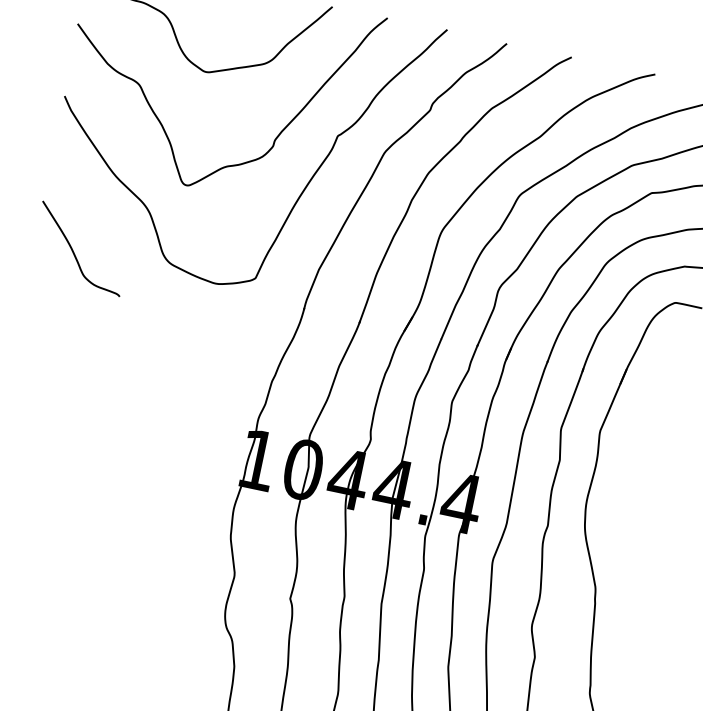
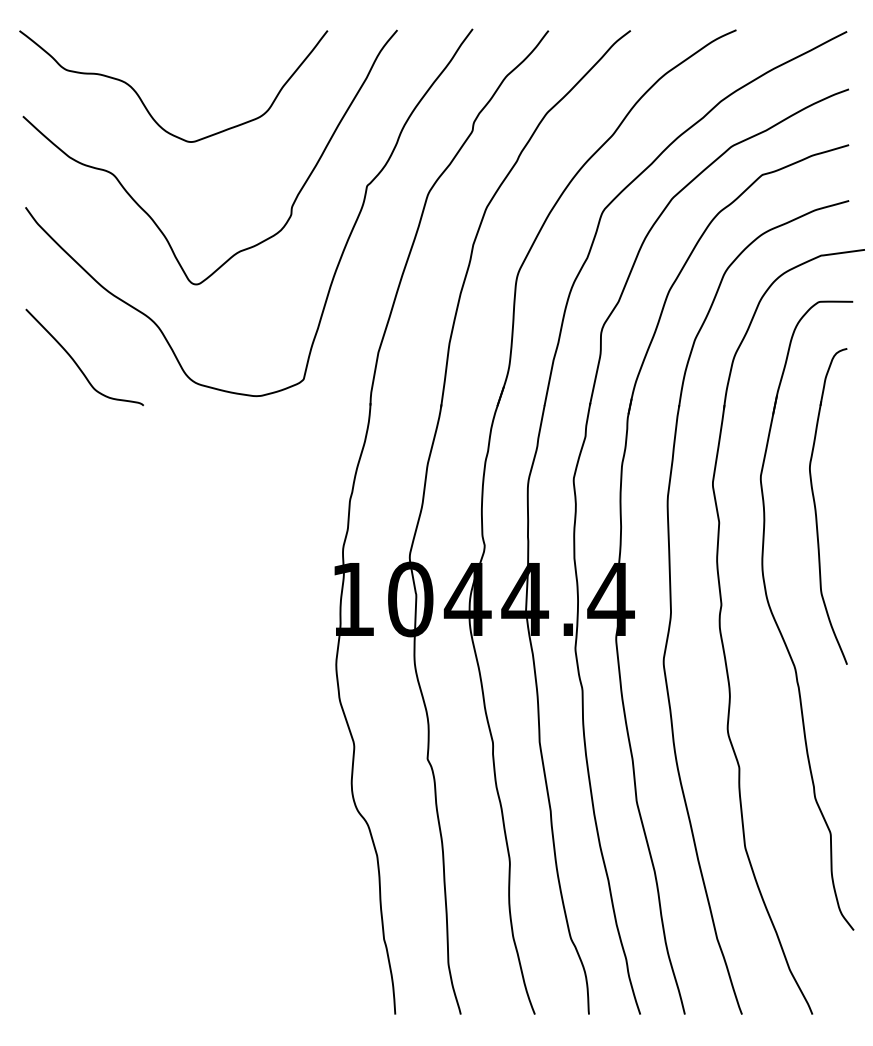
curve: (74, 252) -> (77, 363), moved
part: (638, 465) -> (816, 508), added

